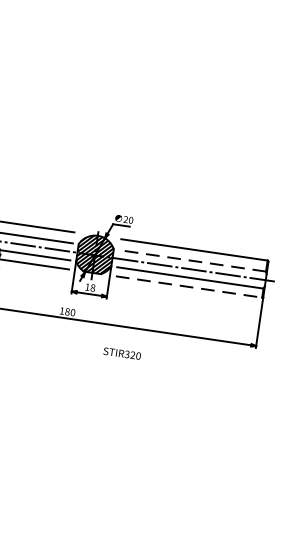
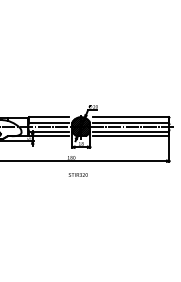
line: (193, 260) -> (131, 122), dashed -> solid
line: (189, 287) -> (131, 136), dashed -> solid
text: (120, 352) -> (77, 174), moved

